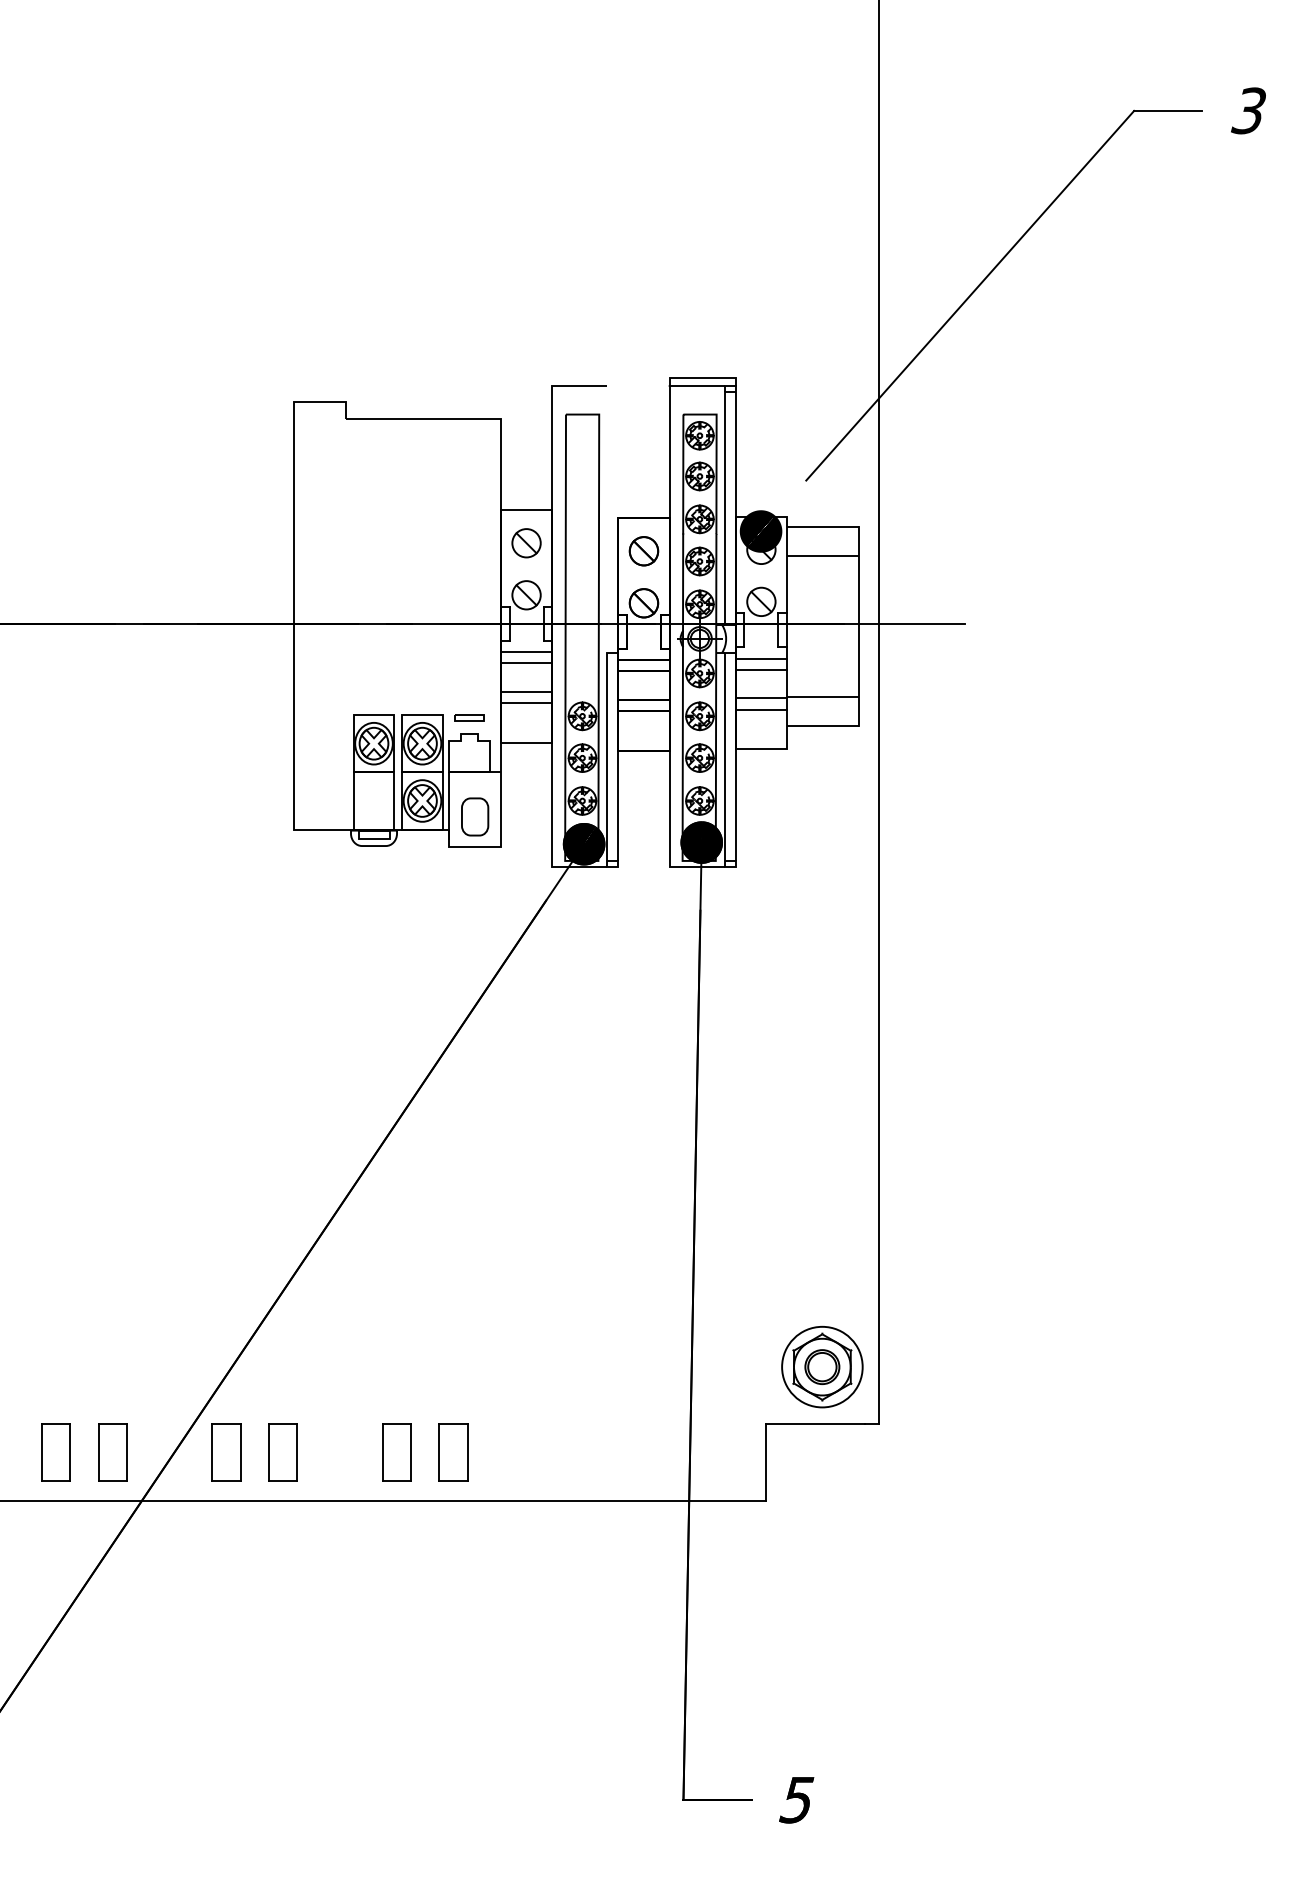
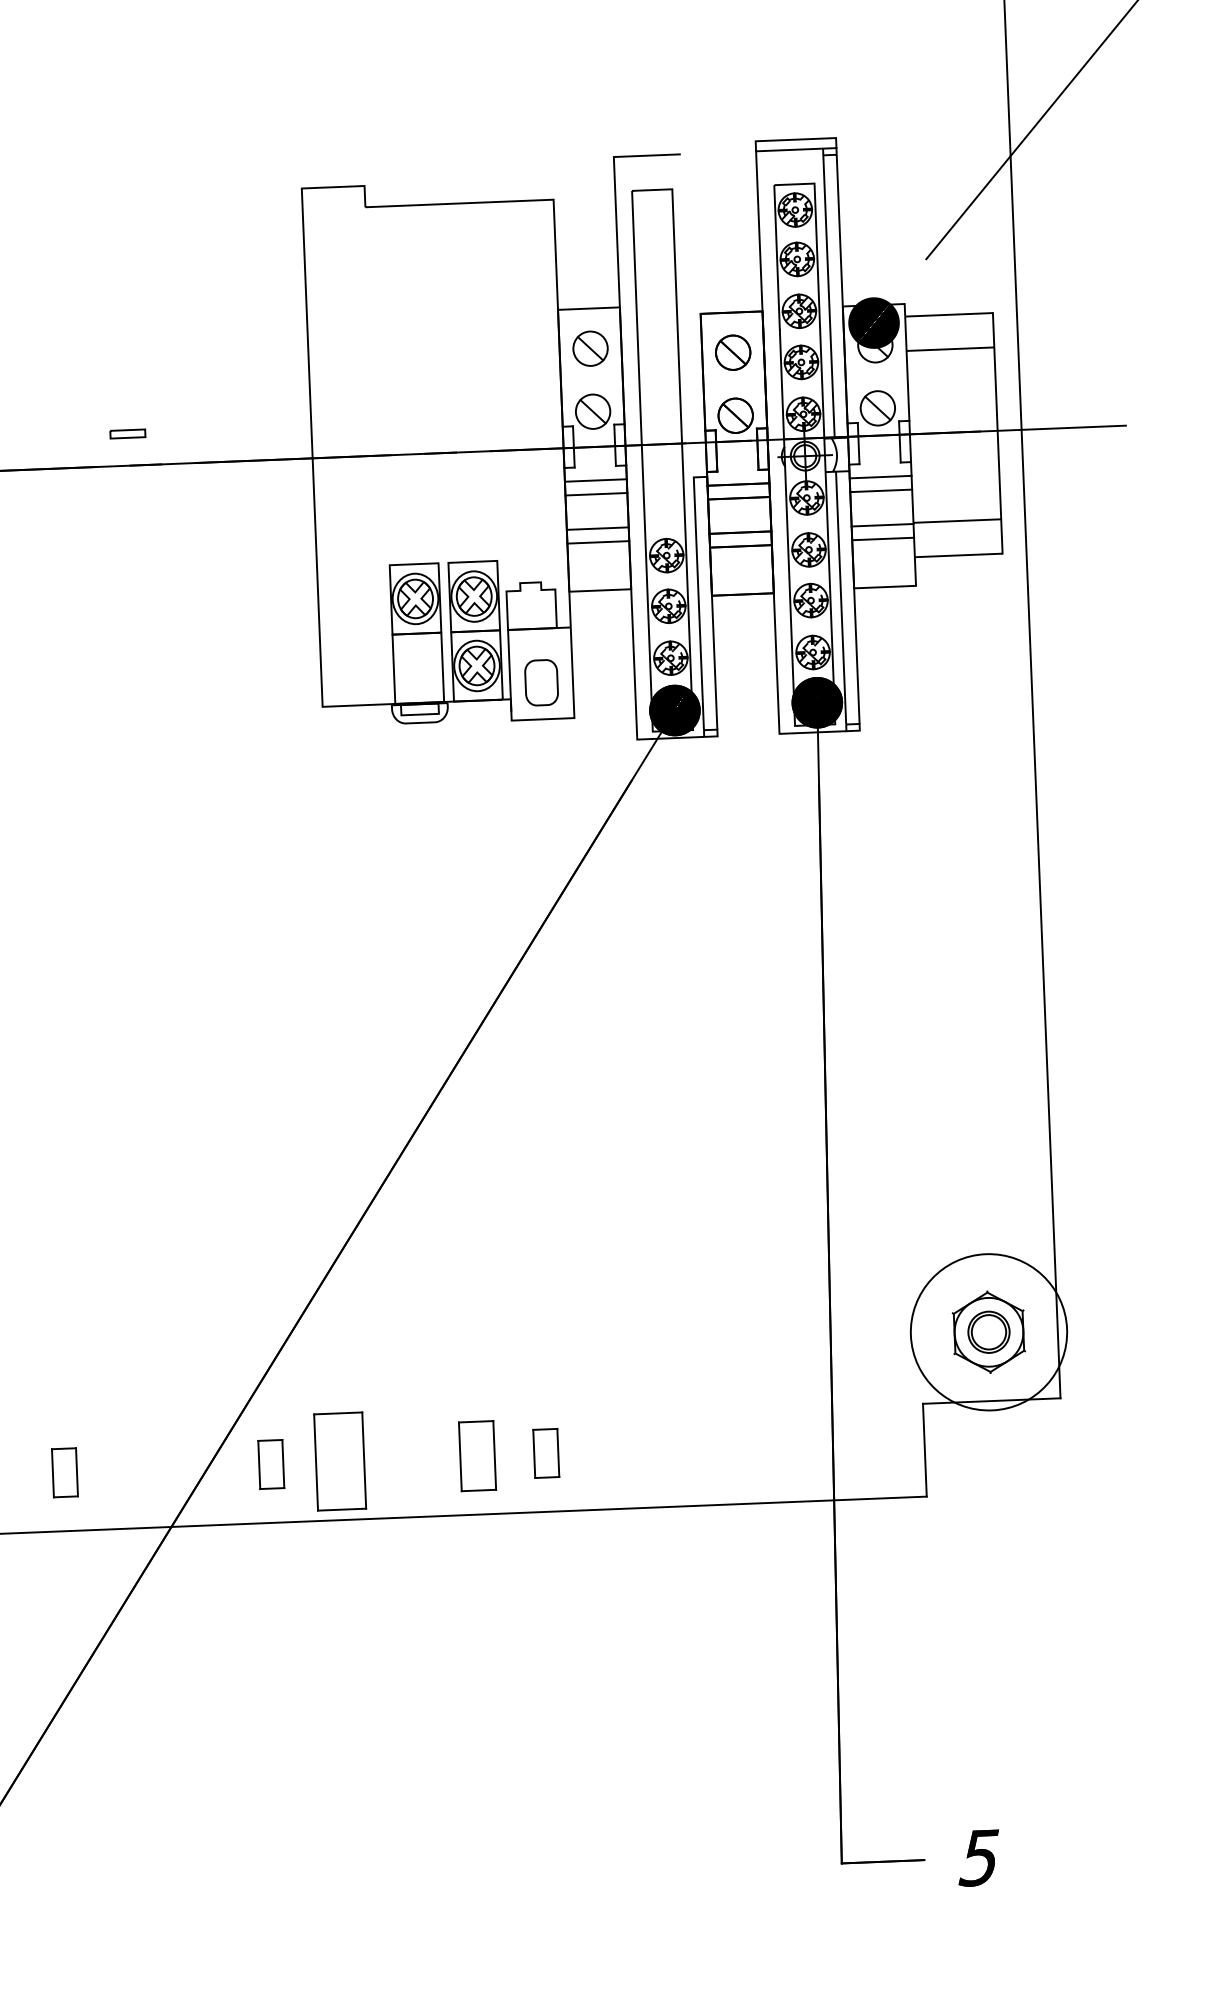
part: (469, 717) -> (127, 433), moved
circle: (822, 1366) -> (989, 1331), size x1.6
part: (55, 1452) -> (64, 1473), size x0.7
part: (112, 1452) -> (133, 1470), removed
part: (226, 1452) -> (271, 1464), size x0.7
part: (282, 1452) -> (339, 1461), size x1.4
part: (453, 1452) -> (546, 1453), size x0.7

